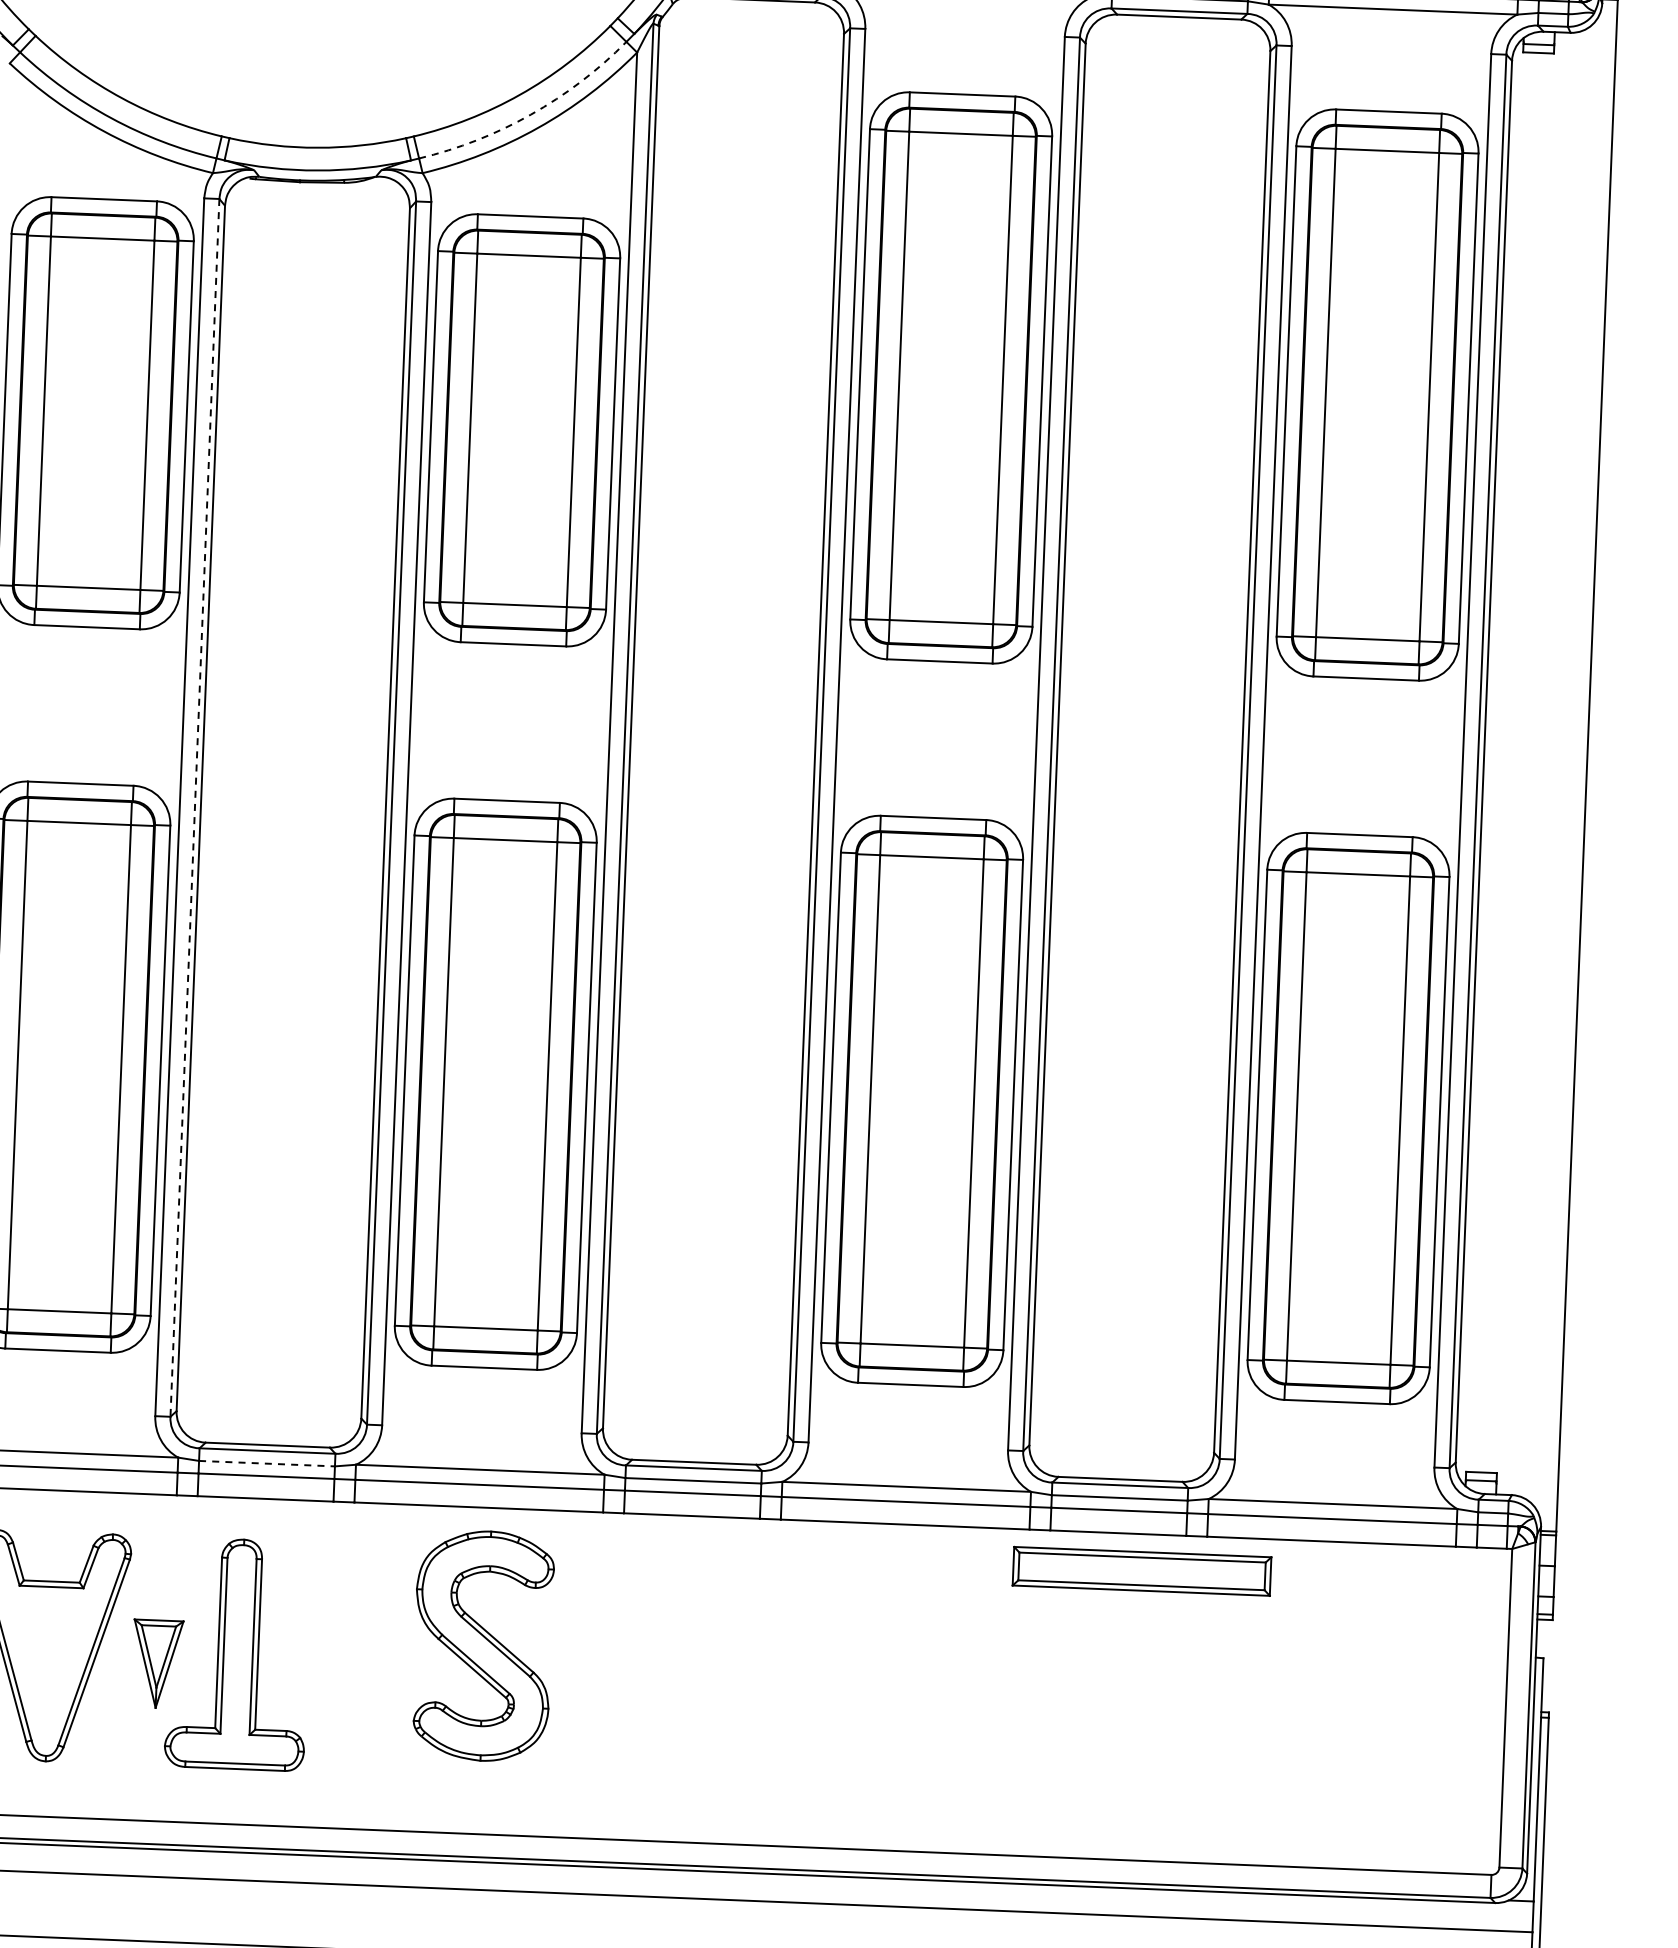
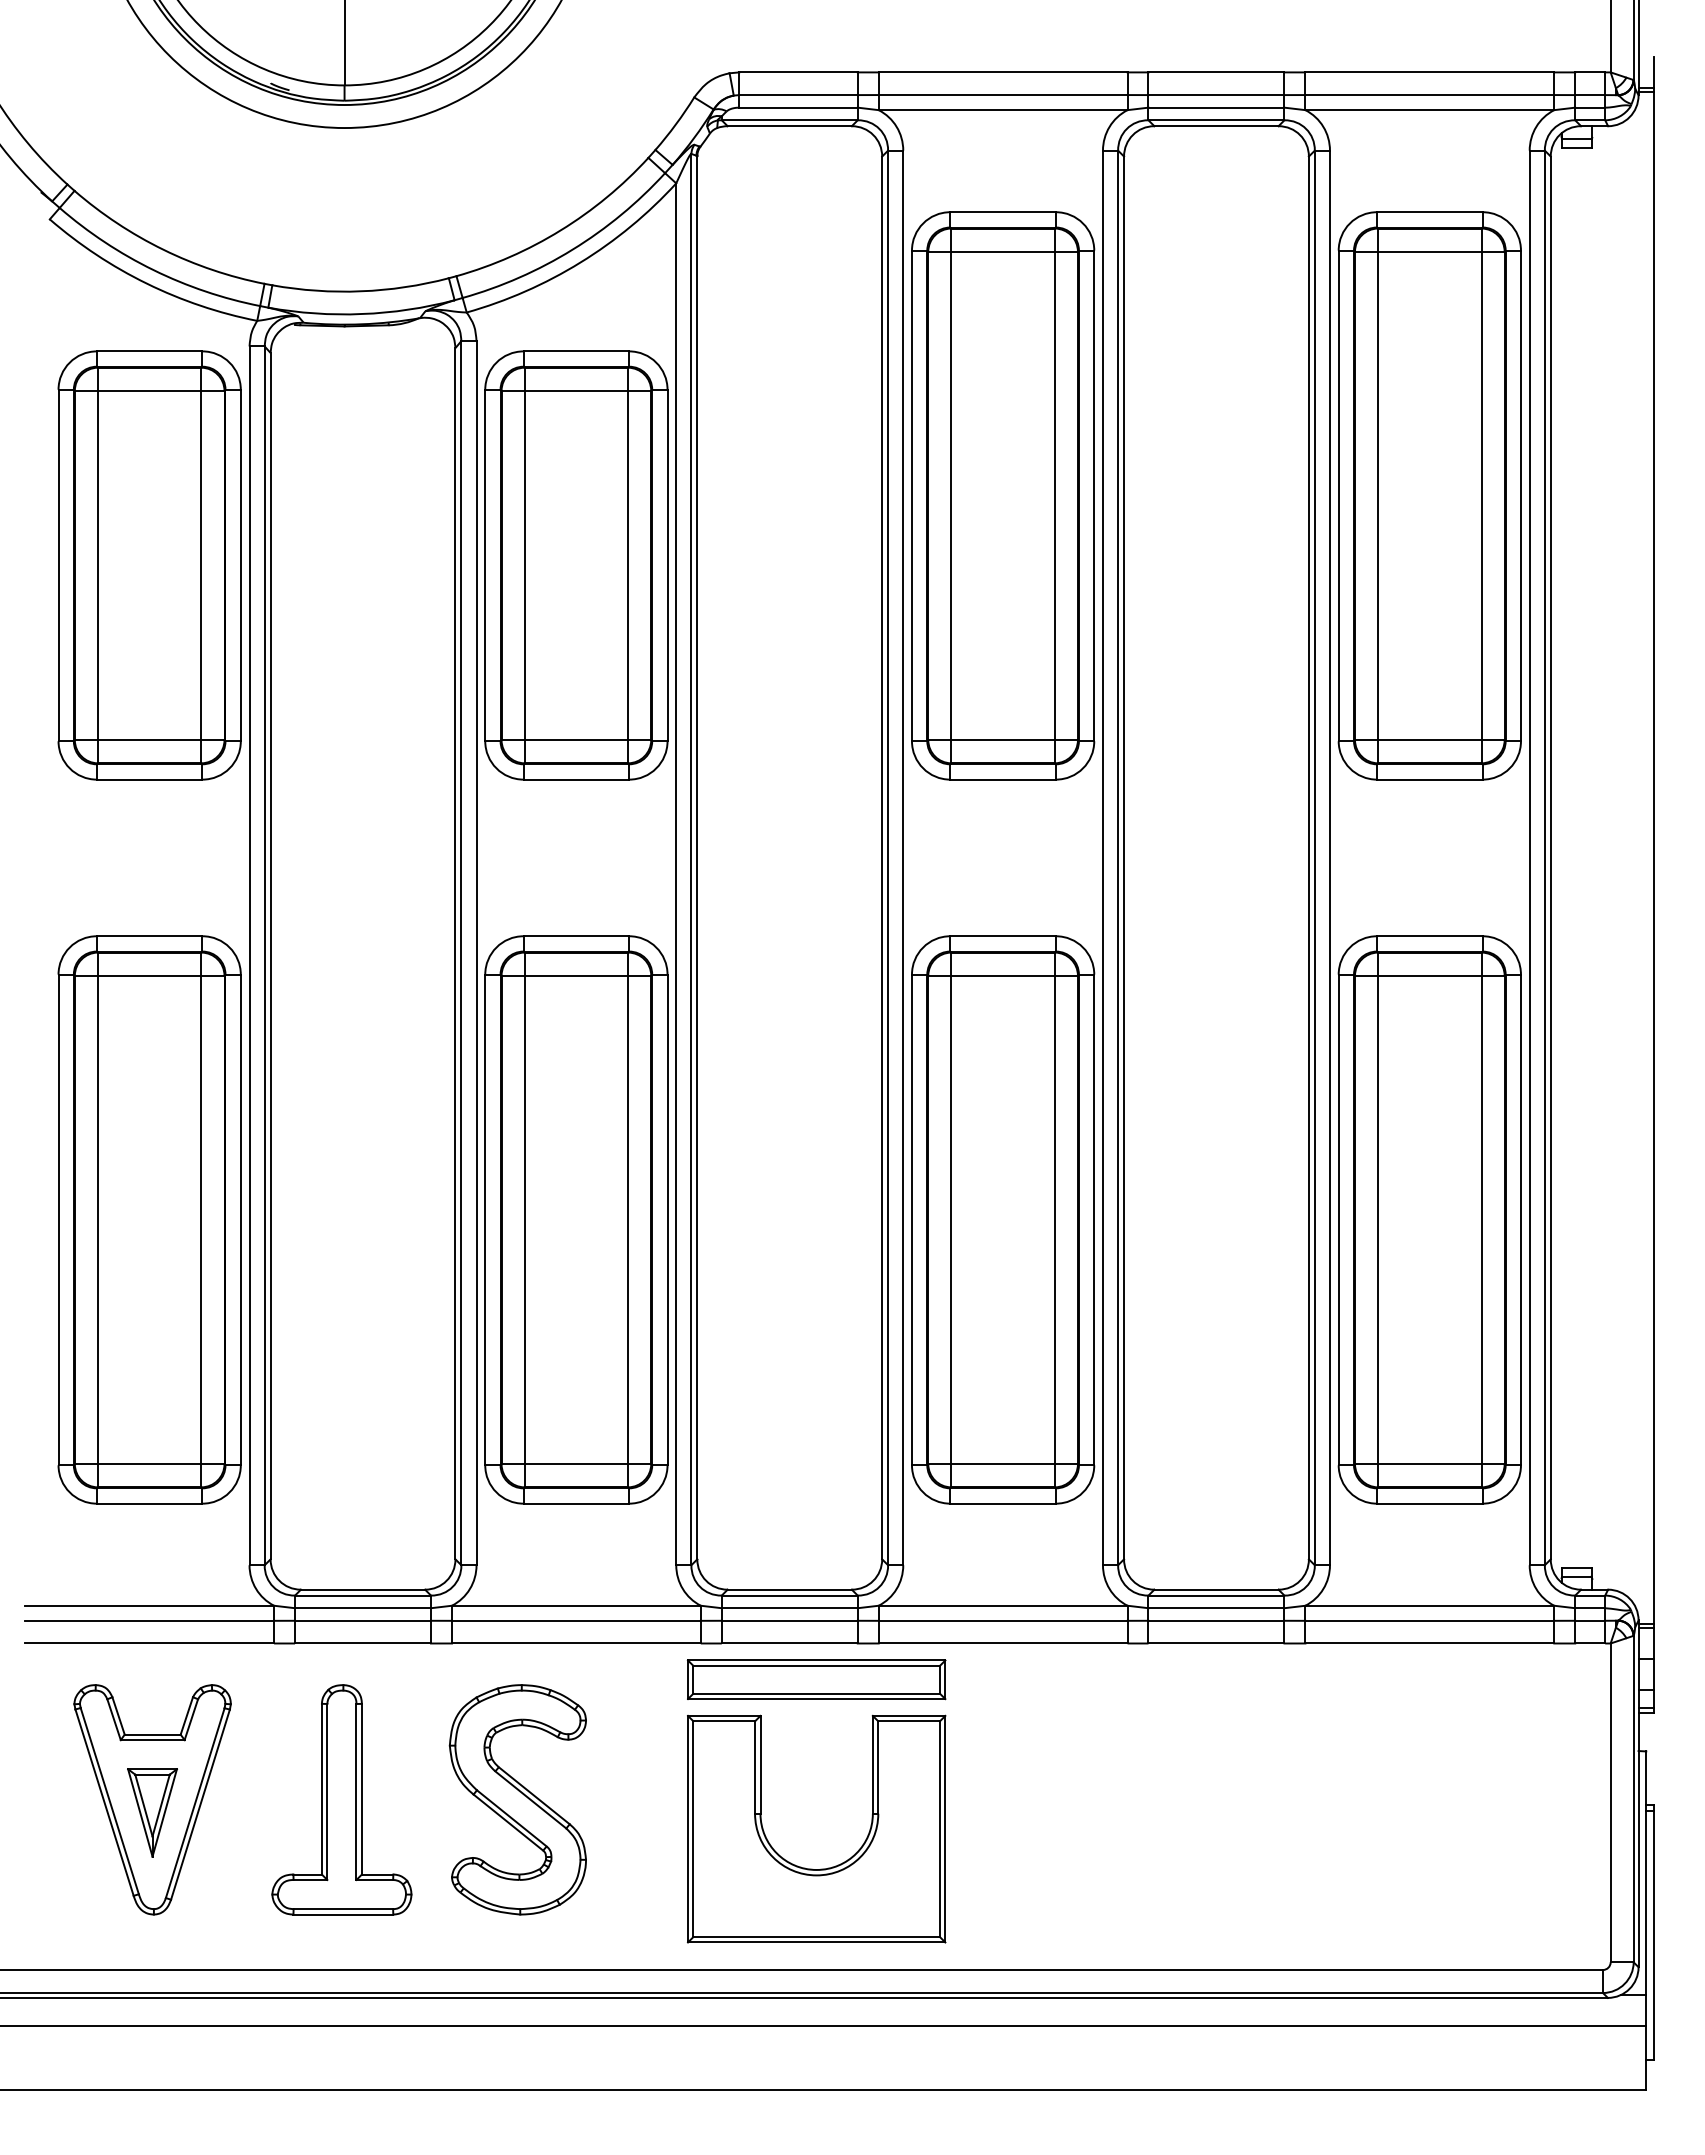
arc: (530, 114) -> (572, 249), dashed -> solid
line: (194, 808) -> (264, 956), dashed -> solid
line: (267, 1463) -> (363, 1608), dashed -> solid
part: (1141, 1571) -> (816, 1679), moved
part: (482, 1645) -> (517, 1799), moved
part: (157, 1663) -> (152, 1812), moved
part: (705, 1741) -> (812, 1868), added

